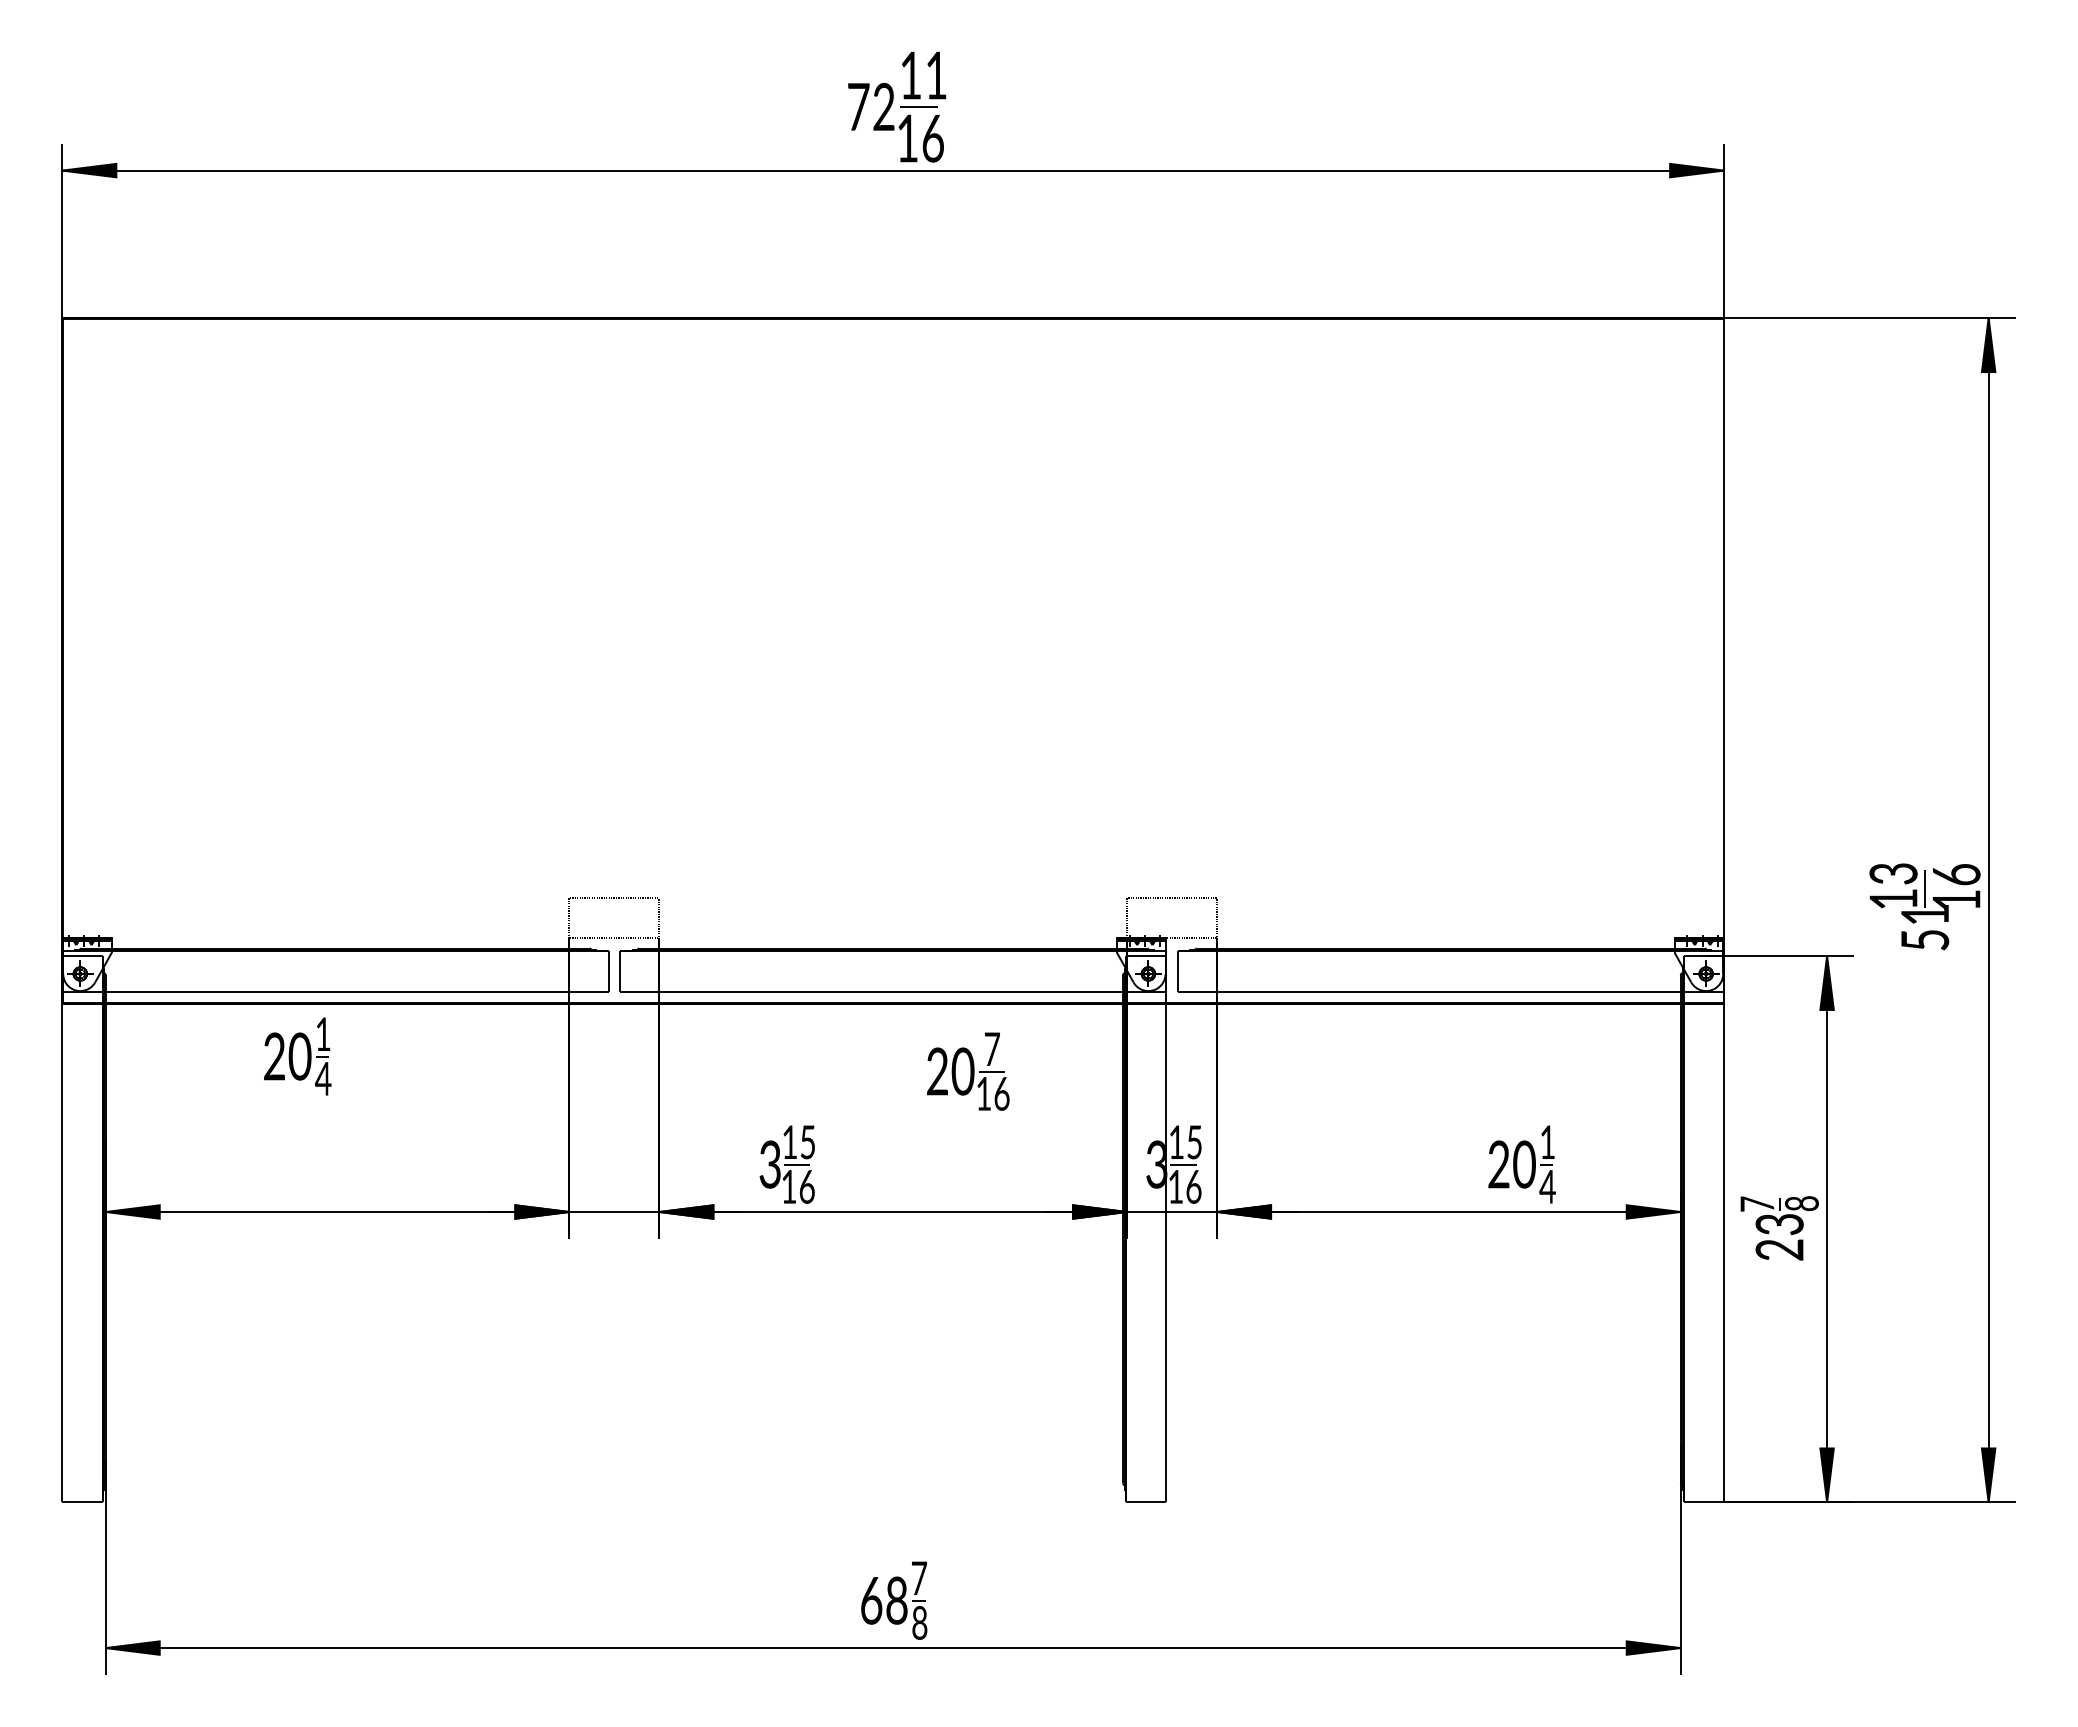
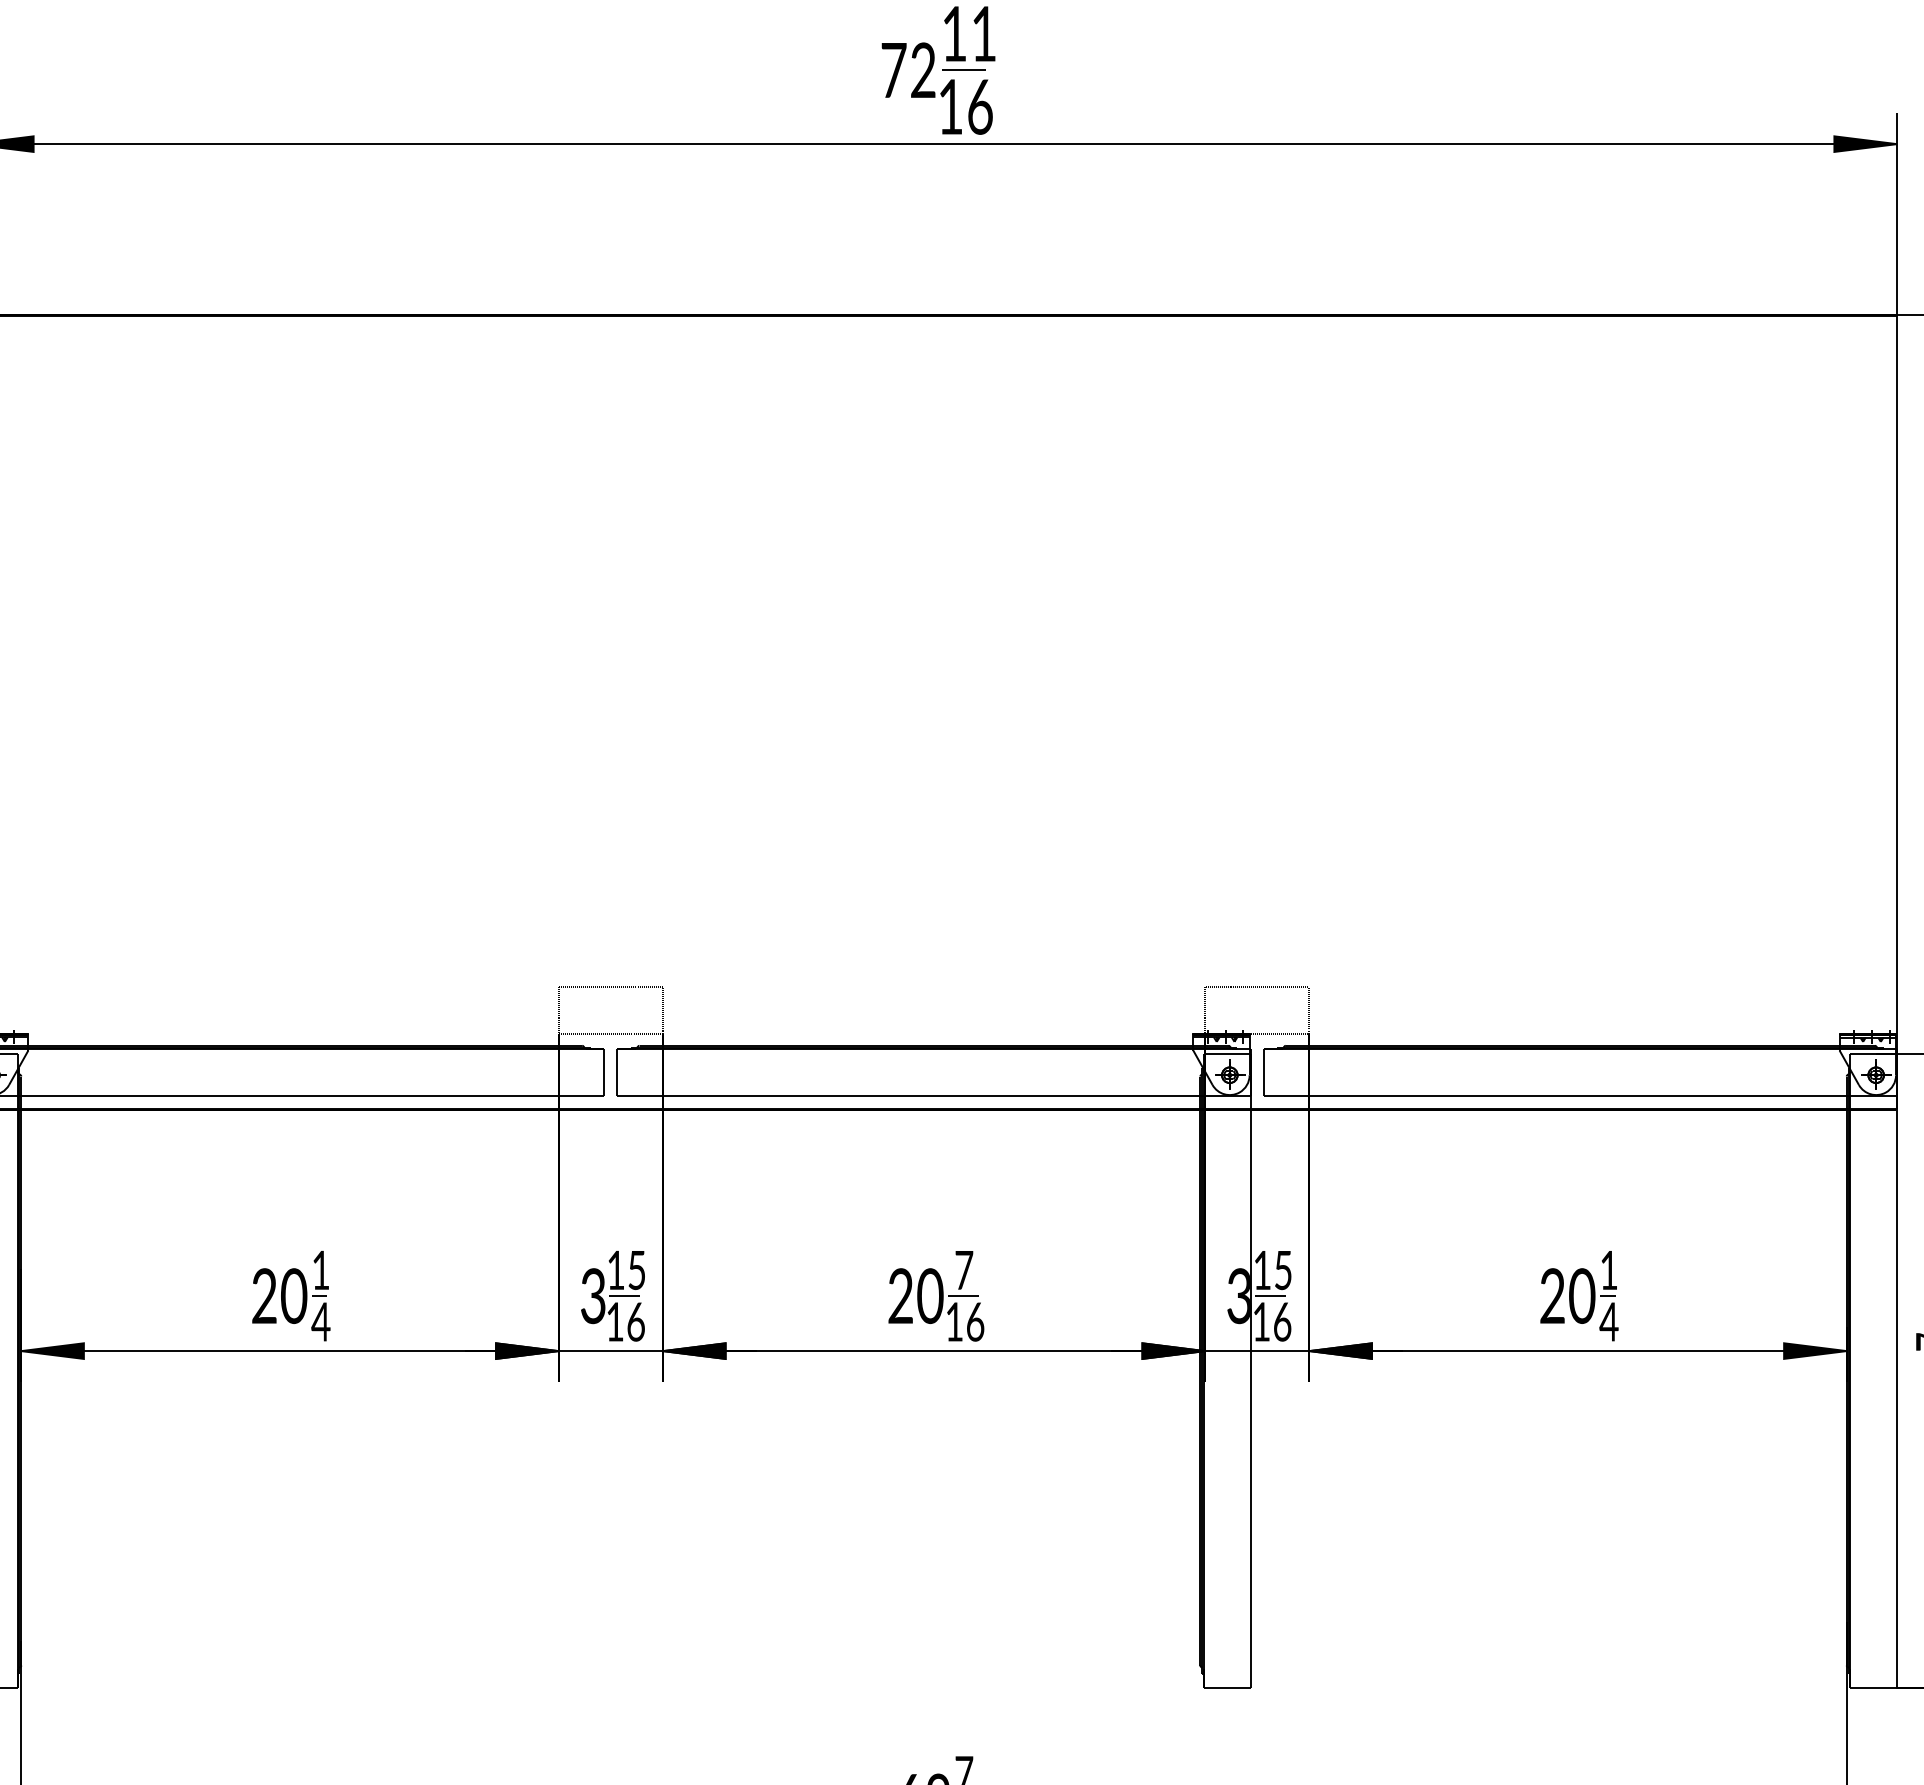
part: (297, 1056) -> (291, 1296), moved
part: (968, 1071) -> (936, 1296), moved
part: (786, 1164) -> (612, 1296), moved
part: (1521, 1164) -> (1578, 1296), moved

